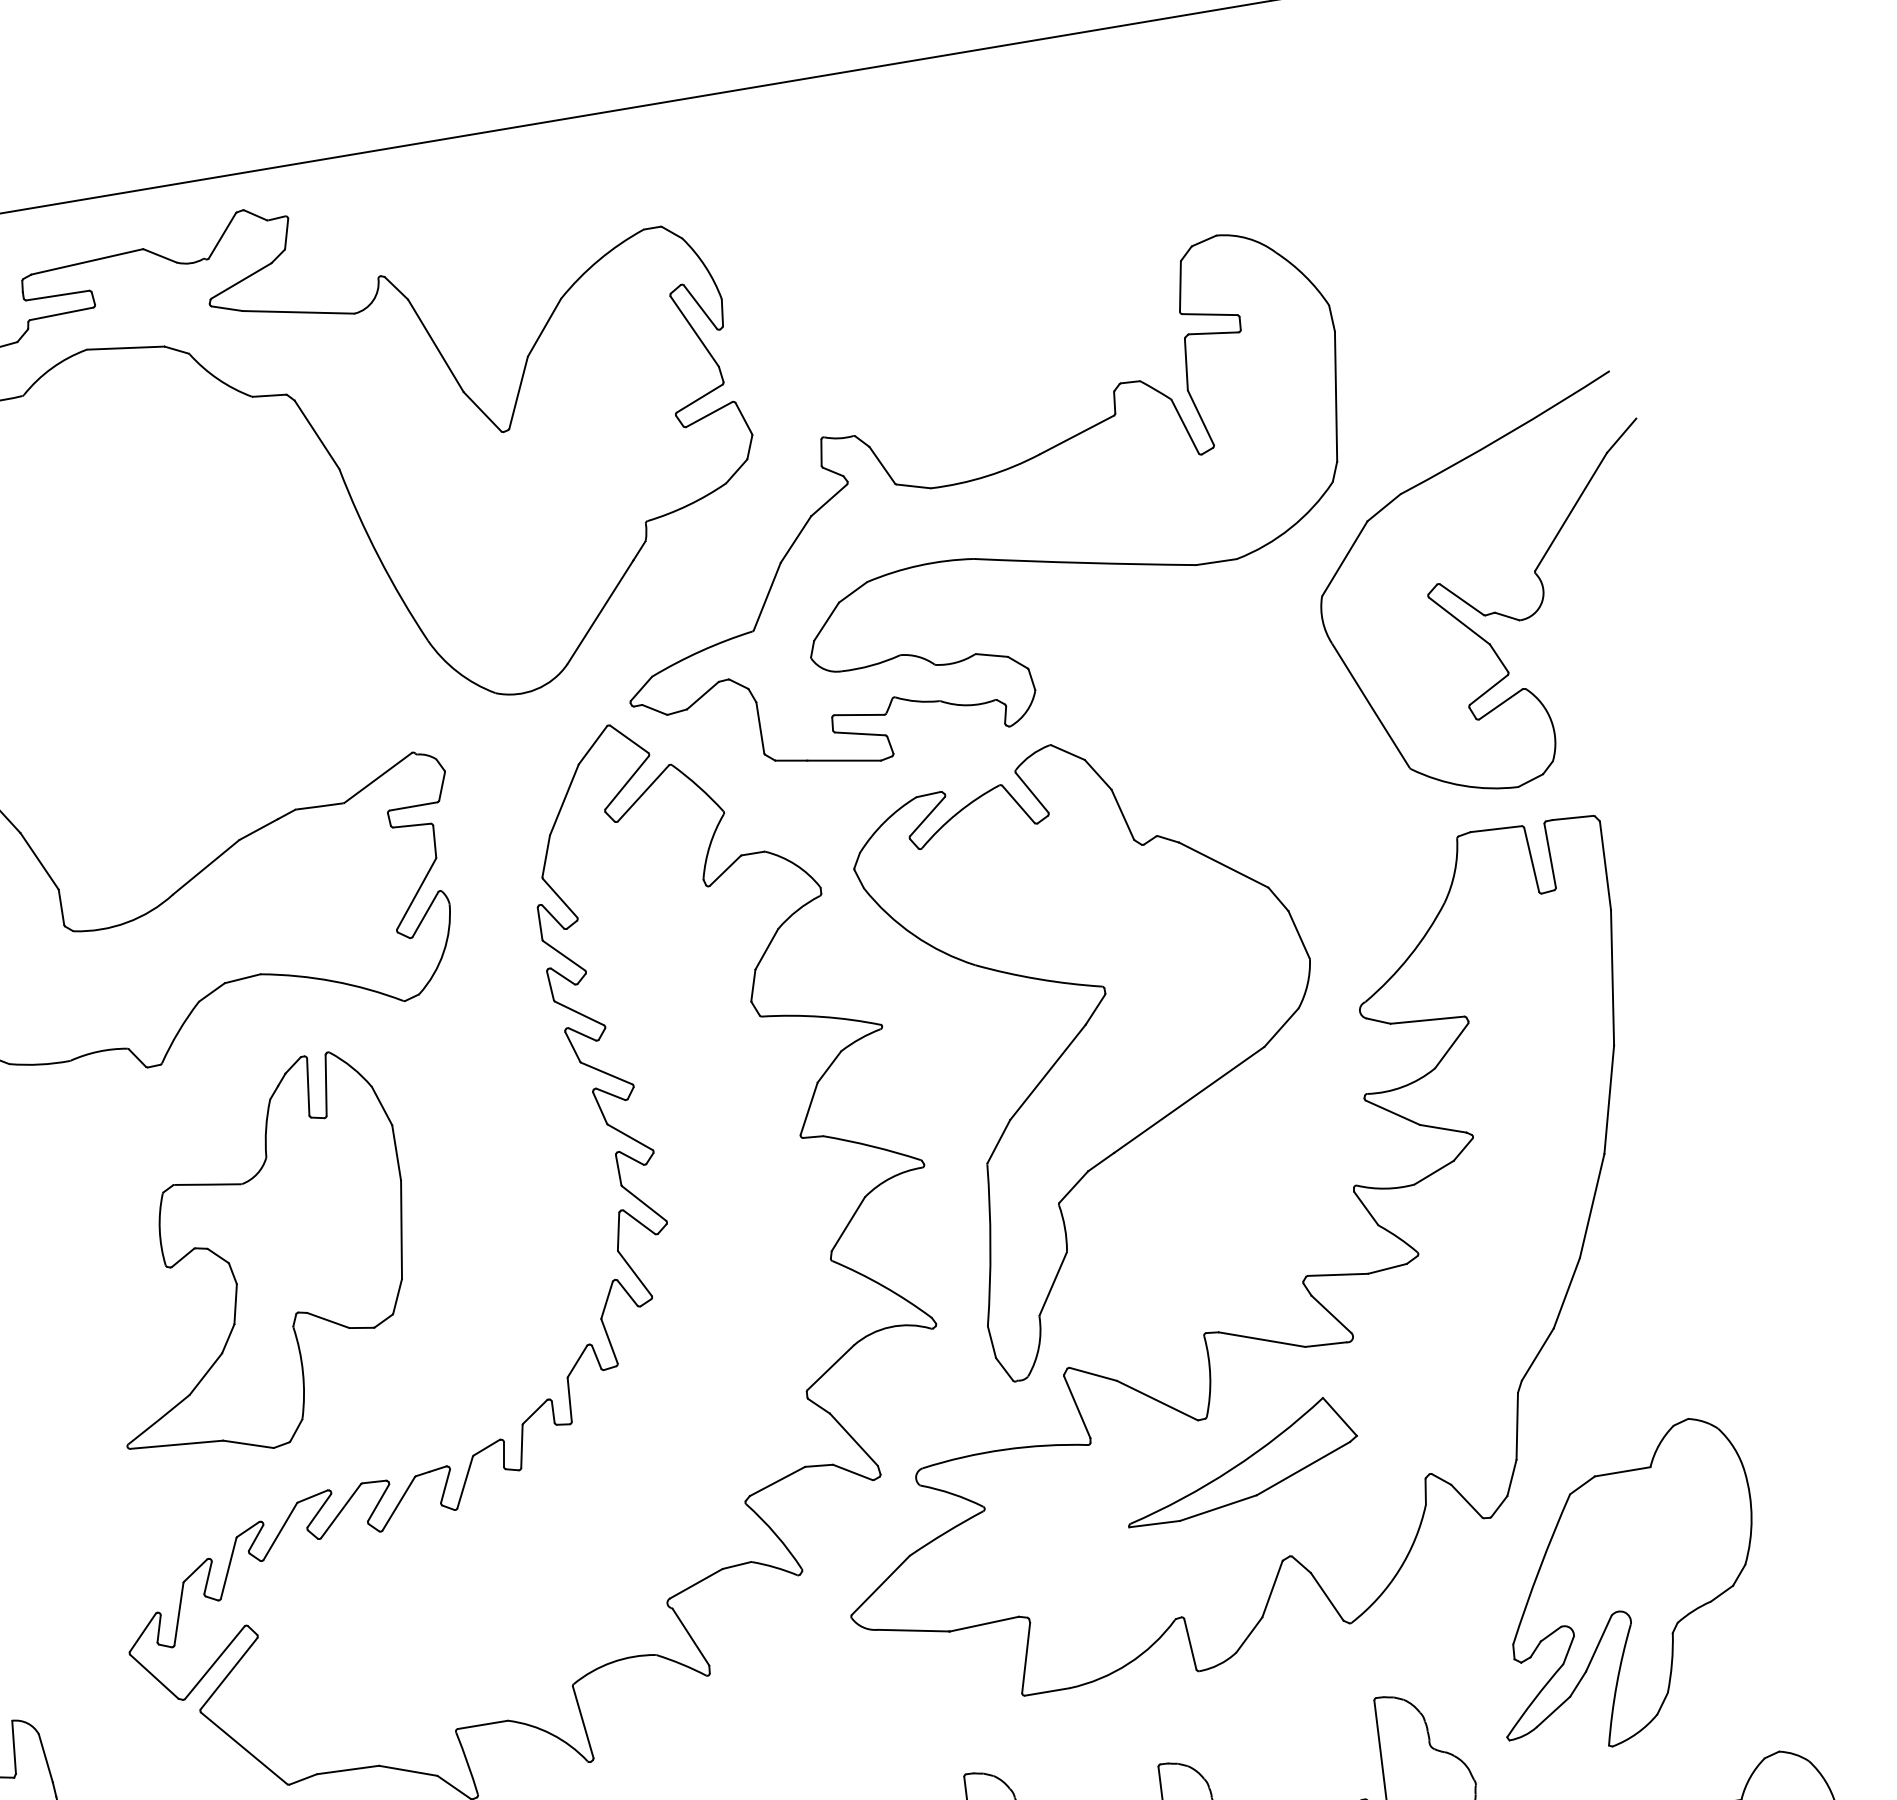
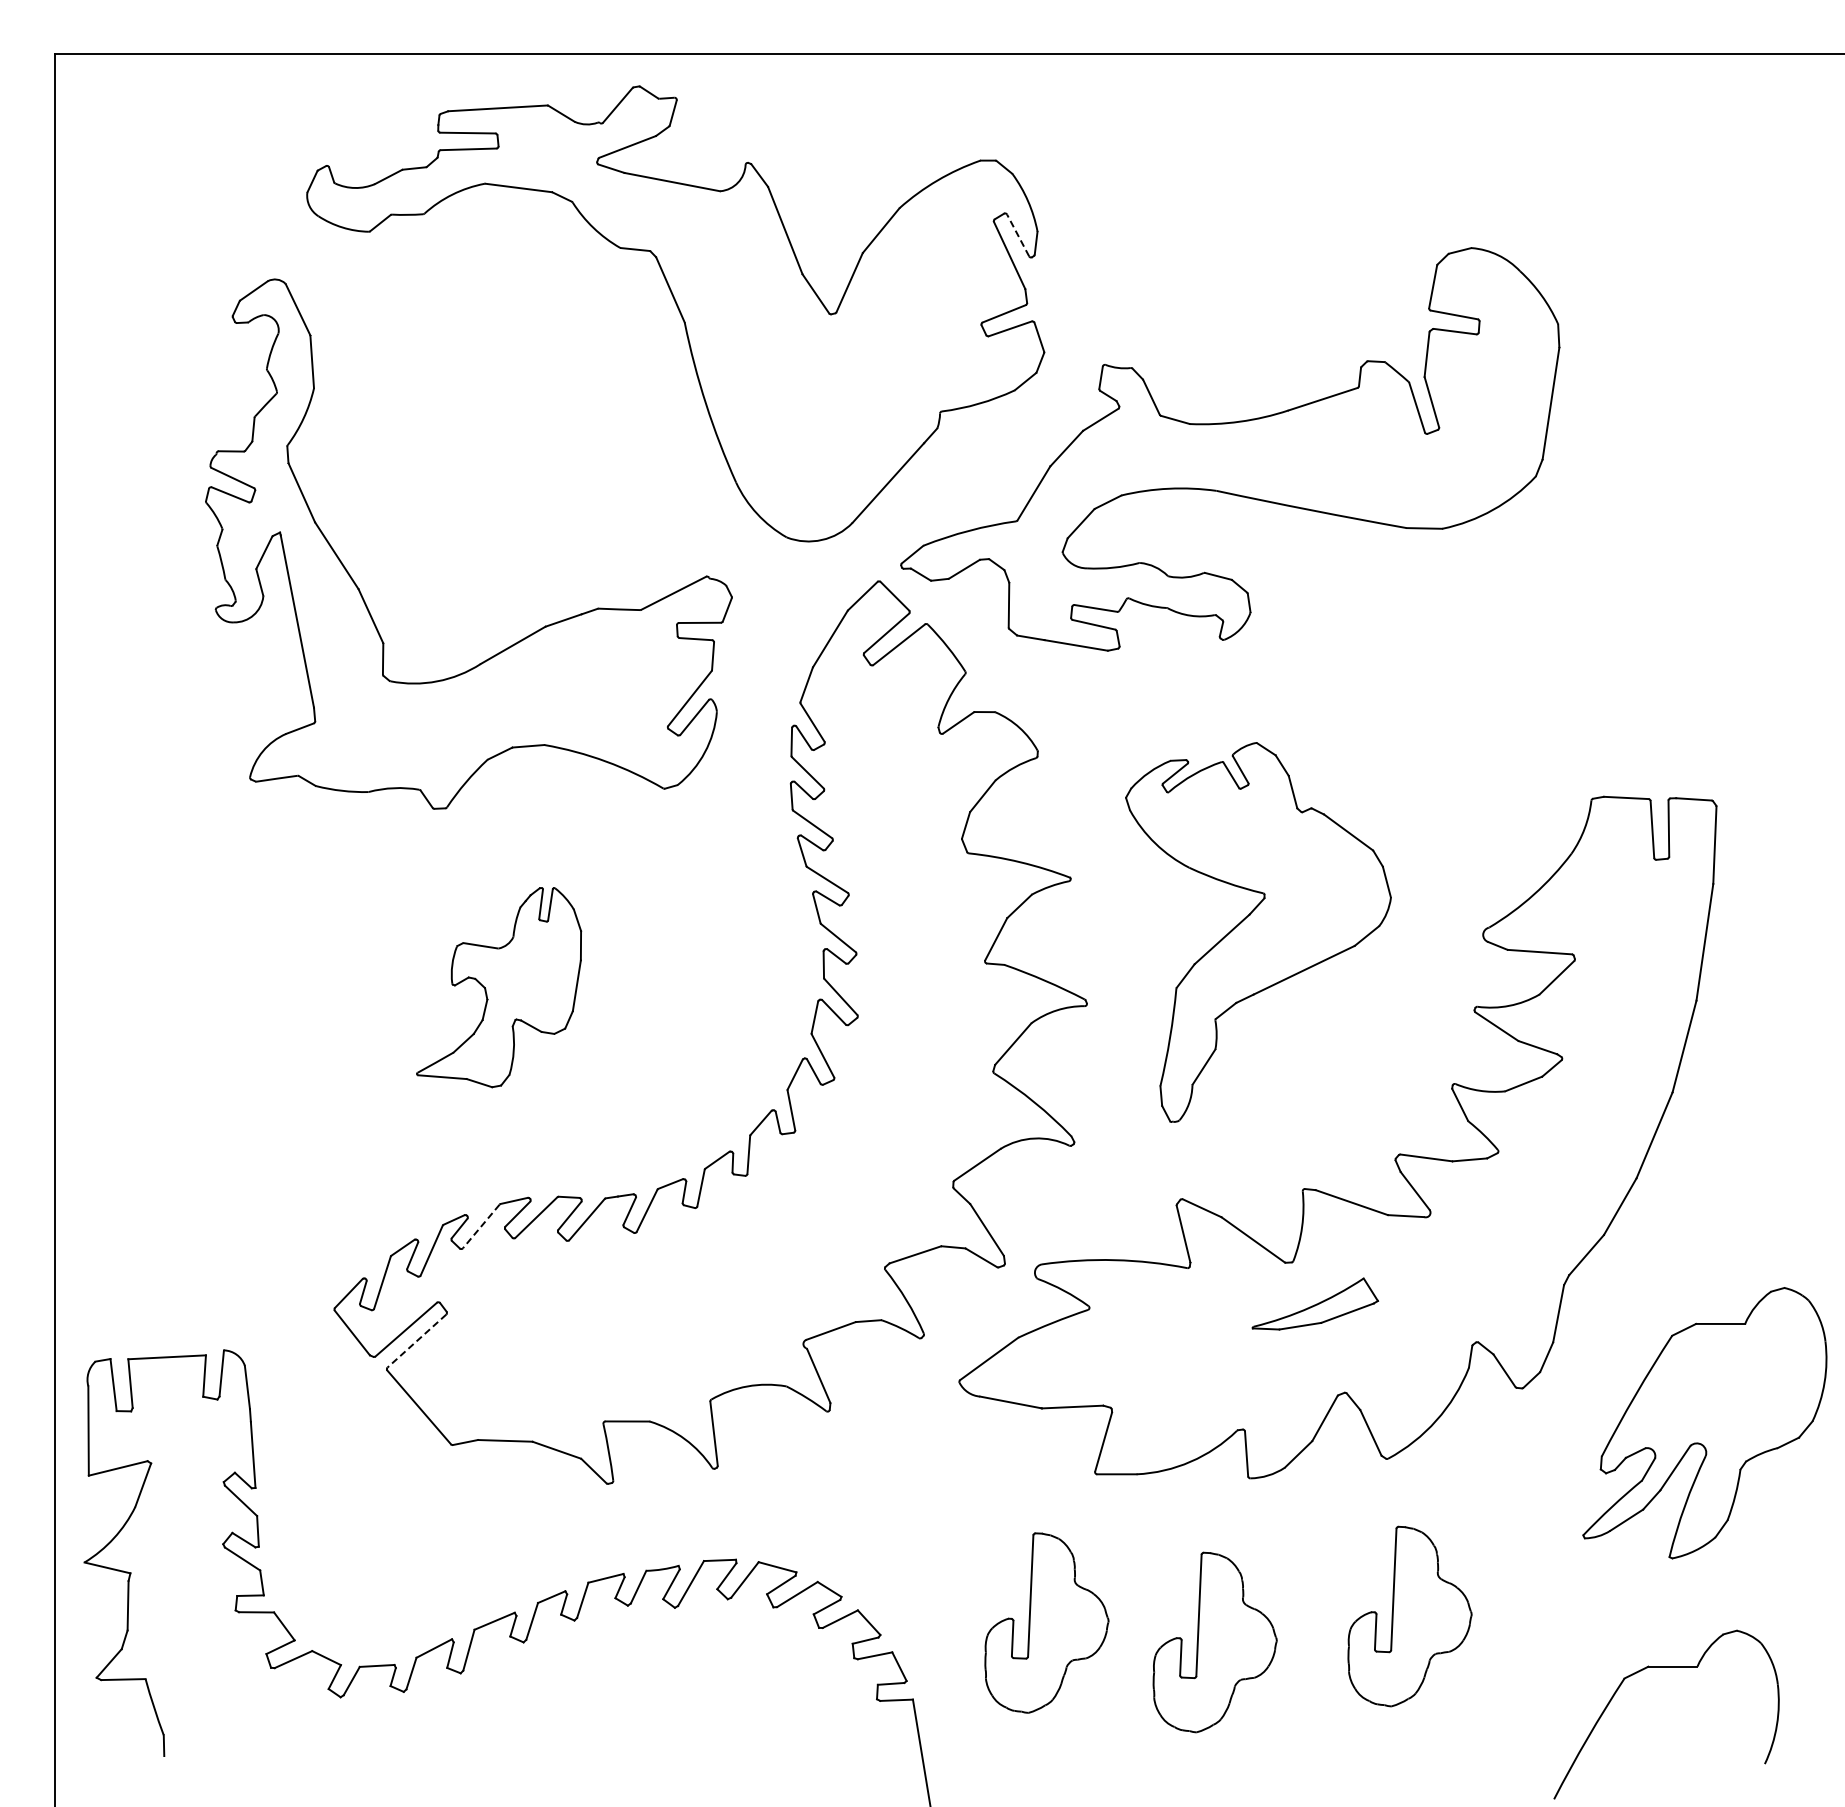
line: (700, 307) -> (1018, 235), solid -> dashed
part: (1495, 612) -> (1656, 611), removed
part: (1104, 1051) -> (1258, 932), size x0.7
part: (254, 1257) -> (498, 987), size x0.6
part: (1239, 1460) -> (1315, 1303), size x0.6
line: (279, 1531) -> (480, 1226), solid -> dashed
part: (1623, 1587) -> (1704, 1423), moved
line: (228, 1674) -> (416, 1341), solid -> dashed

